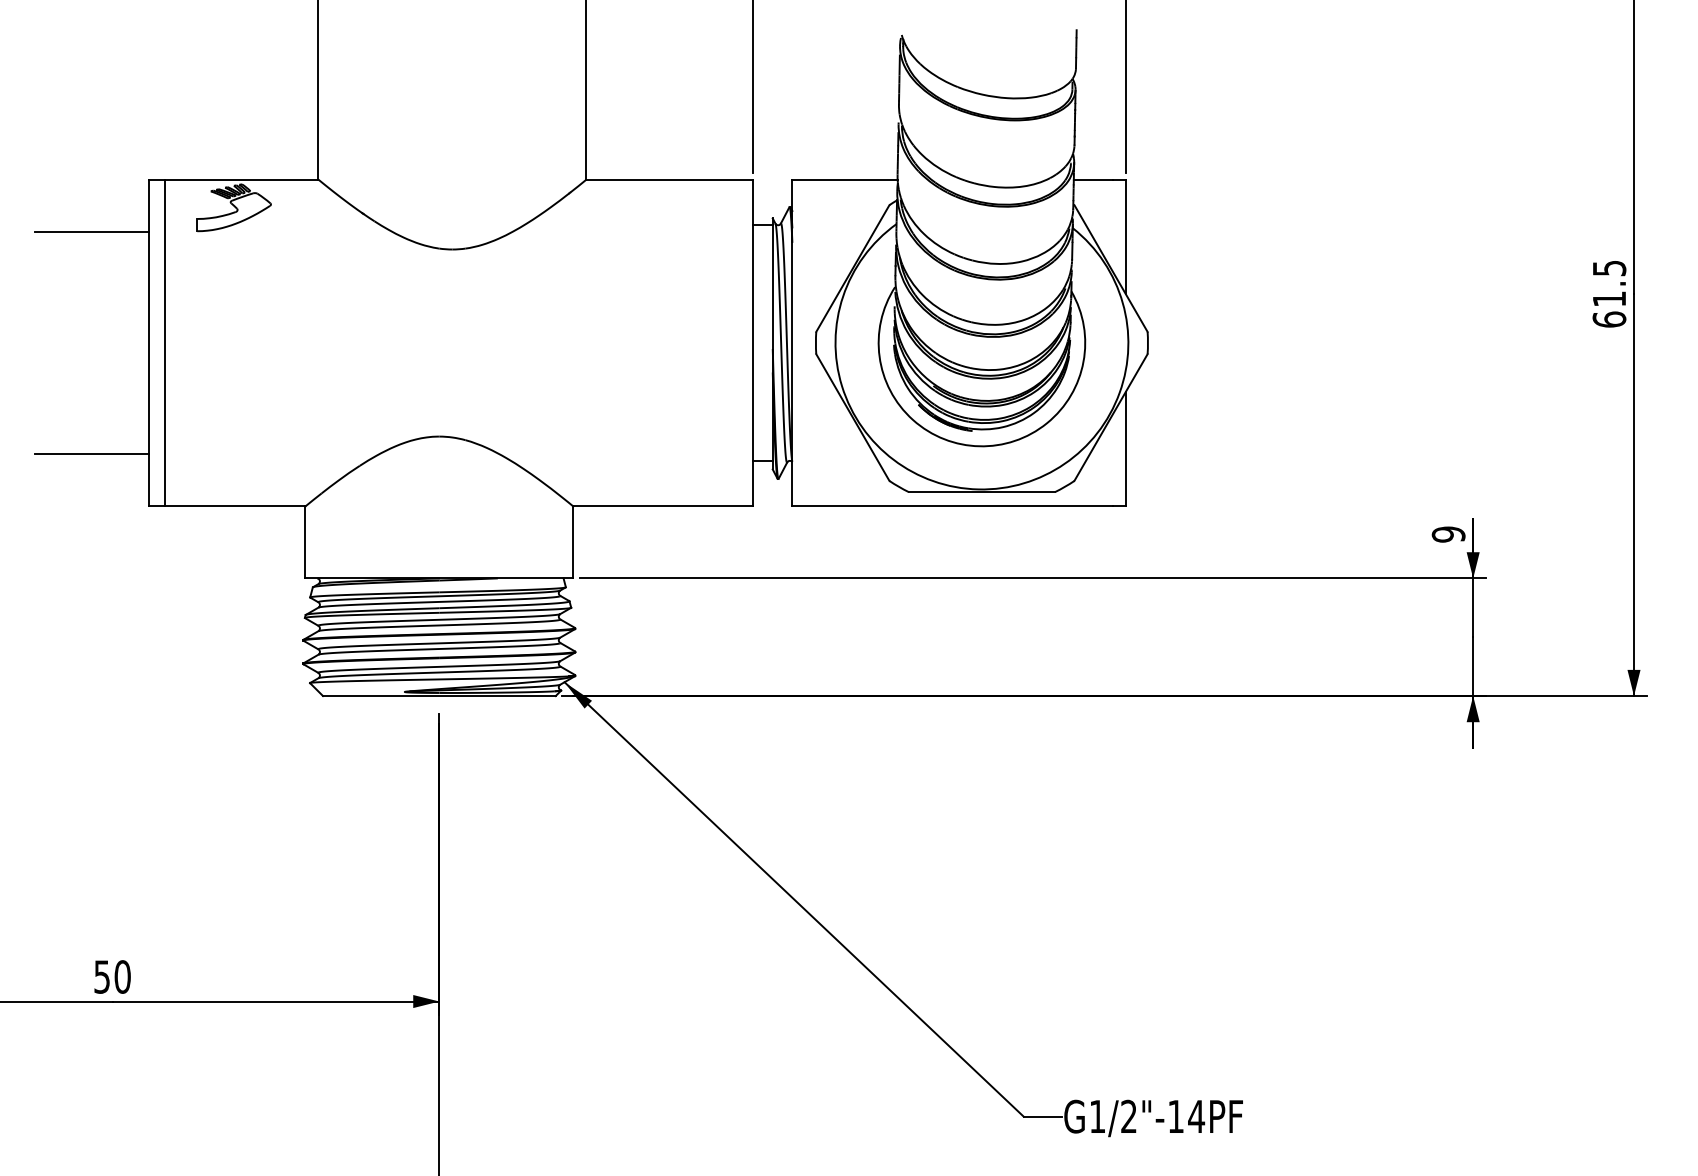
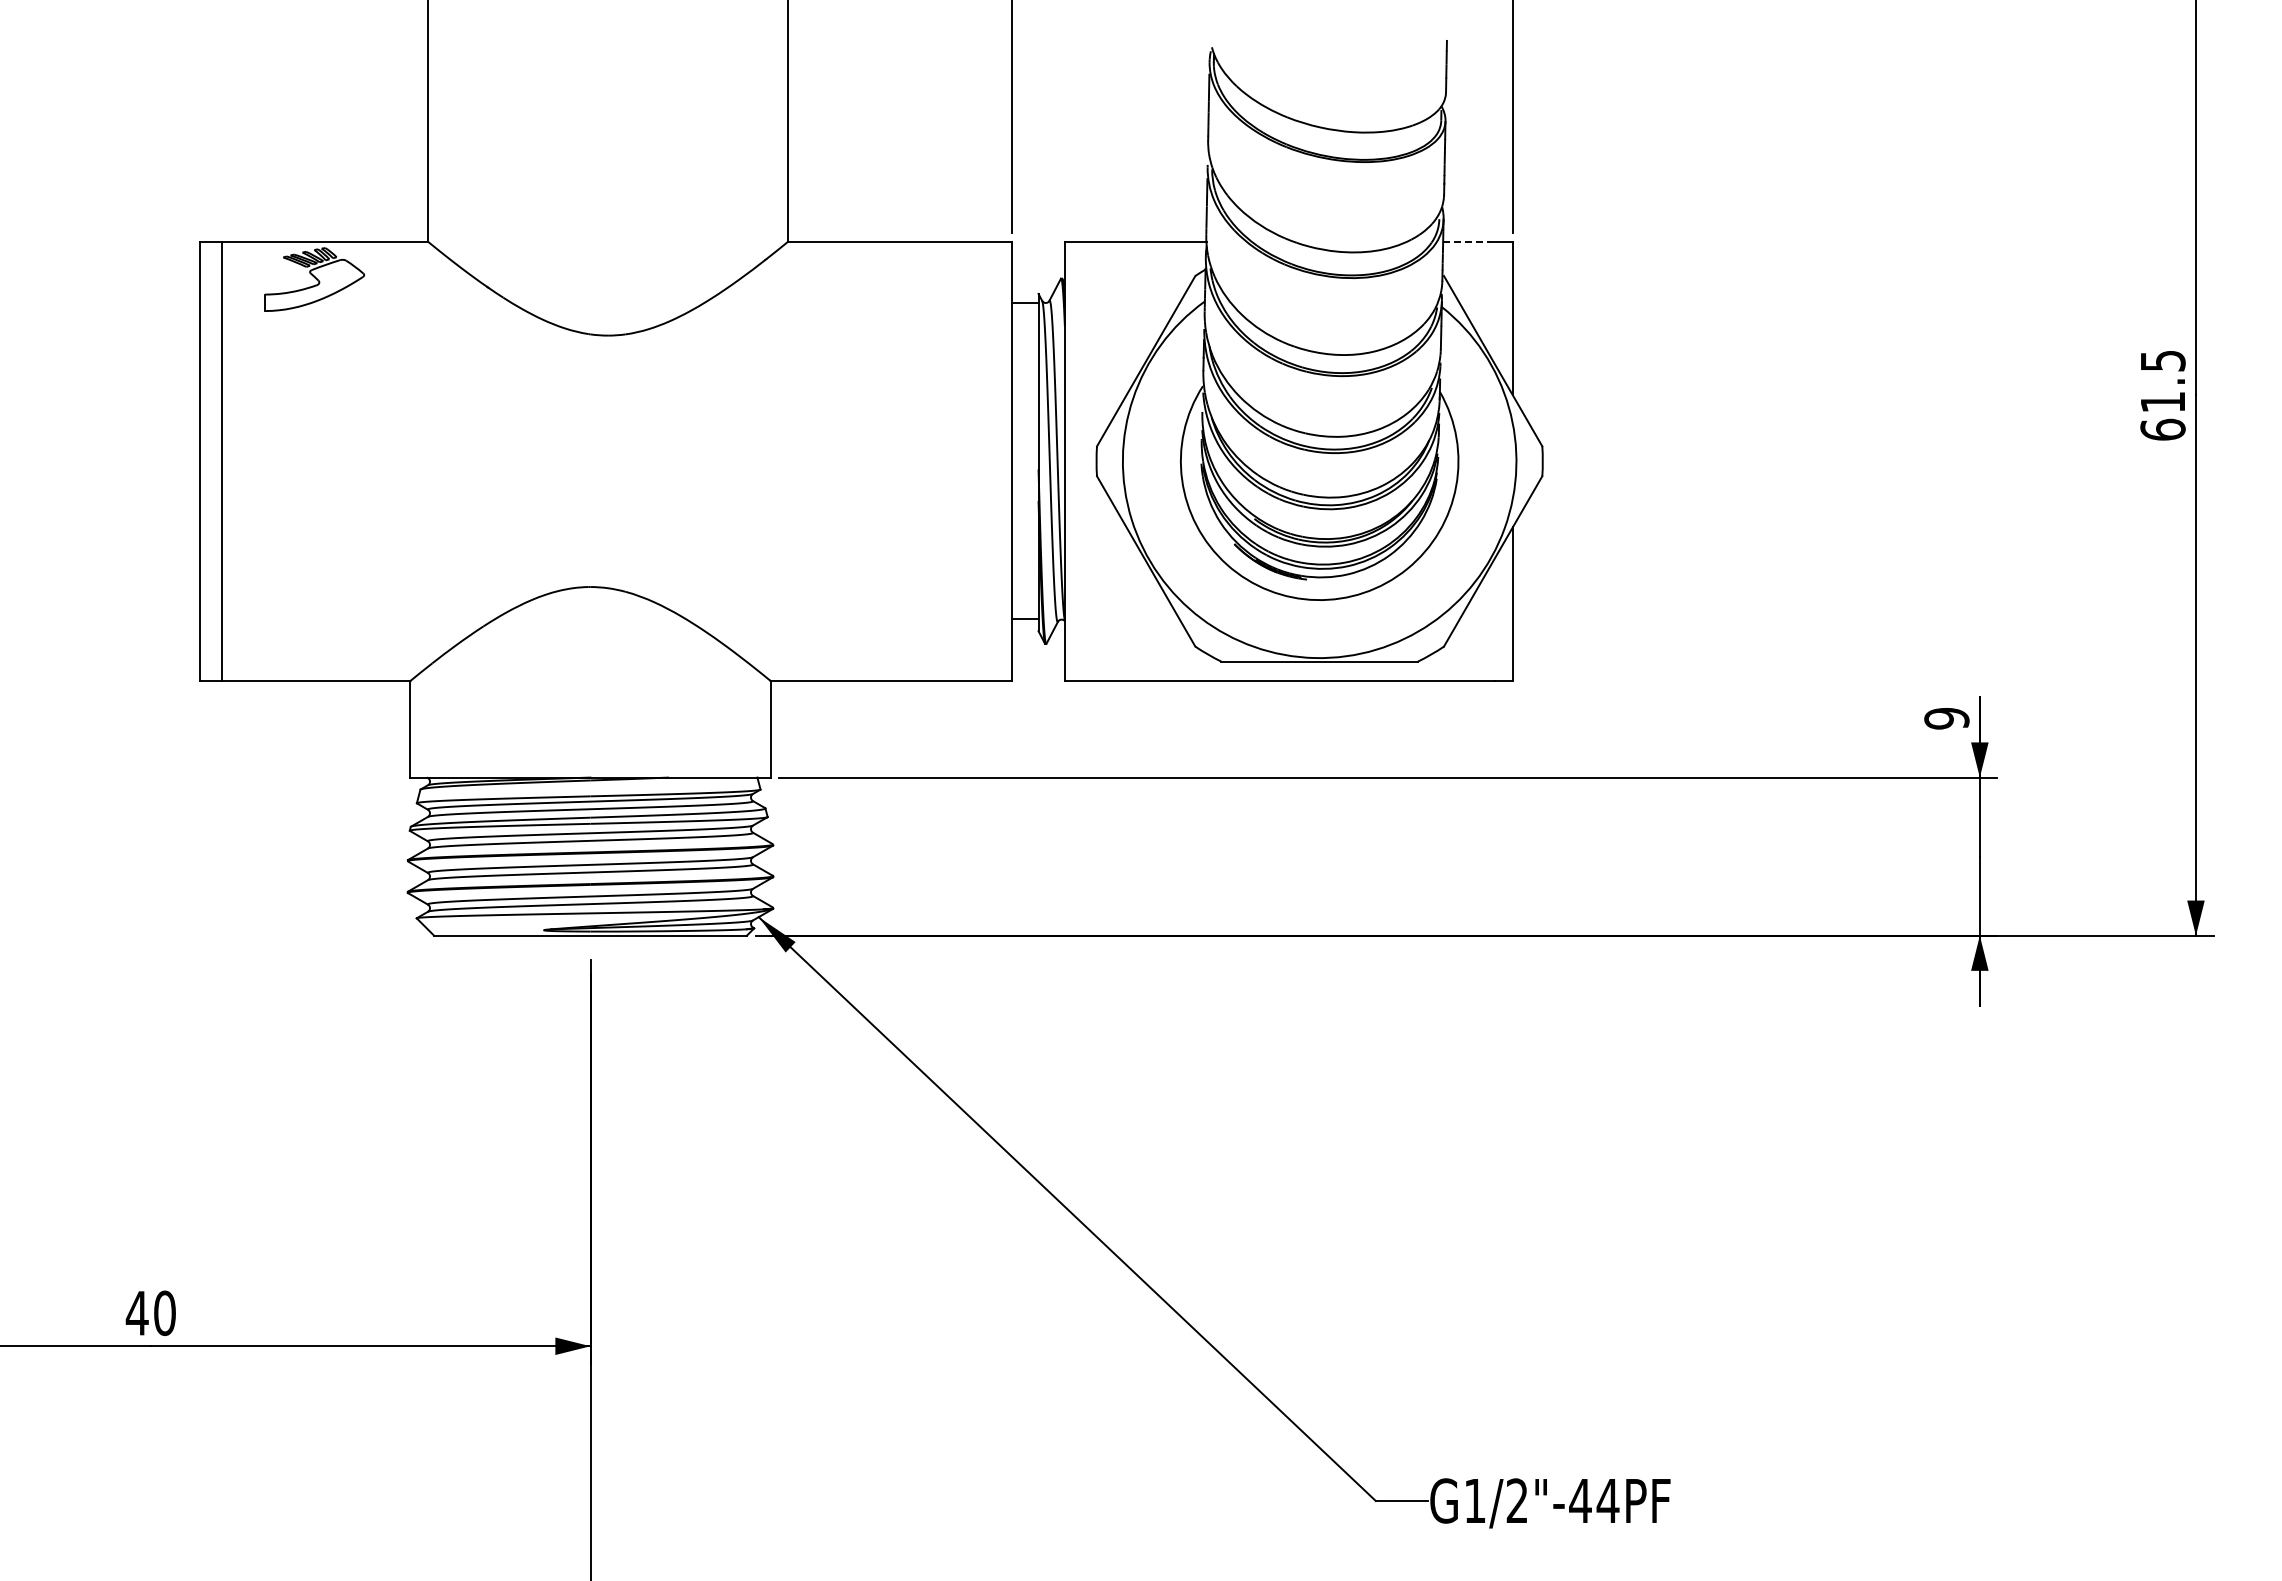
line: (1093, 179) -> (1469, 241), solid -> dashed
line: (91, 231) -> (123, 311), removed
line: (91, 454) -> (123, 610), removed
text: (101, 977) -> (136, 1313), 50 -> 40
text: (1176, 1116) -> (1580, 1500), G1/2"-14PF -> G1/2"-44PF

